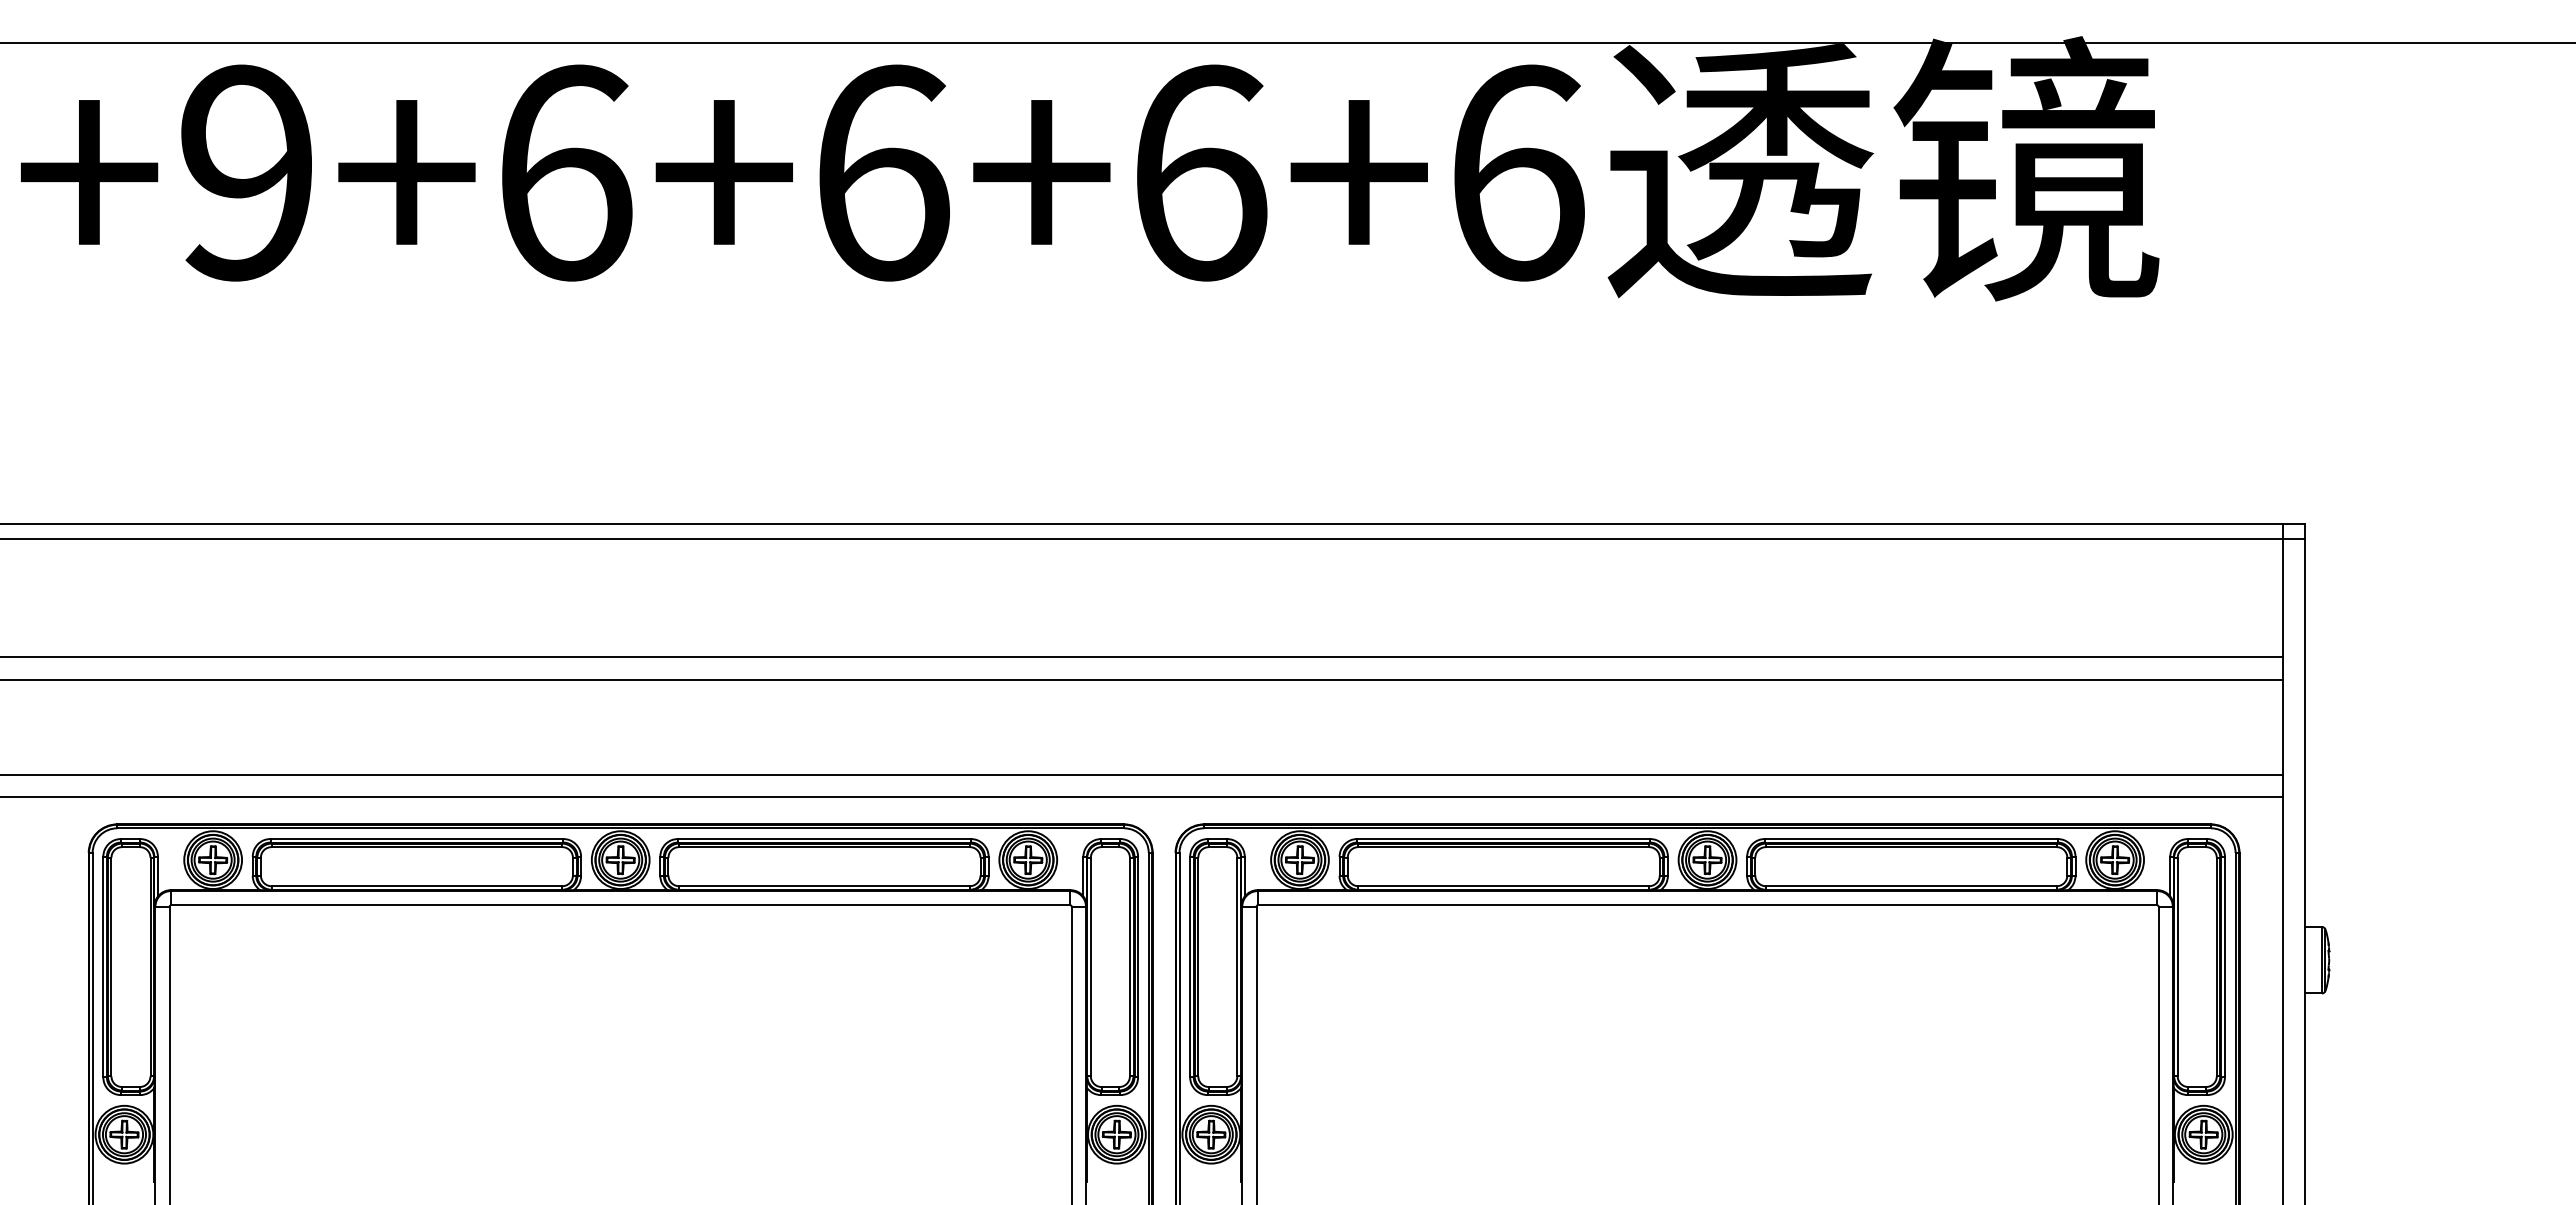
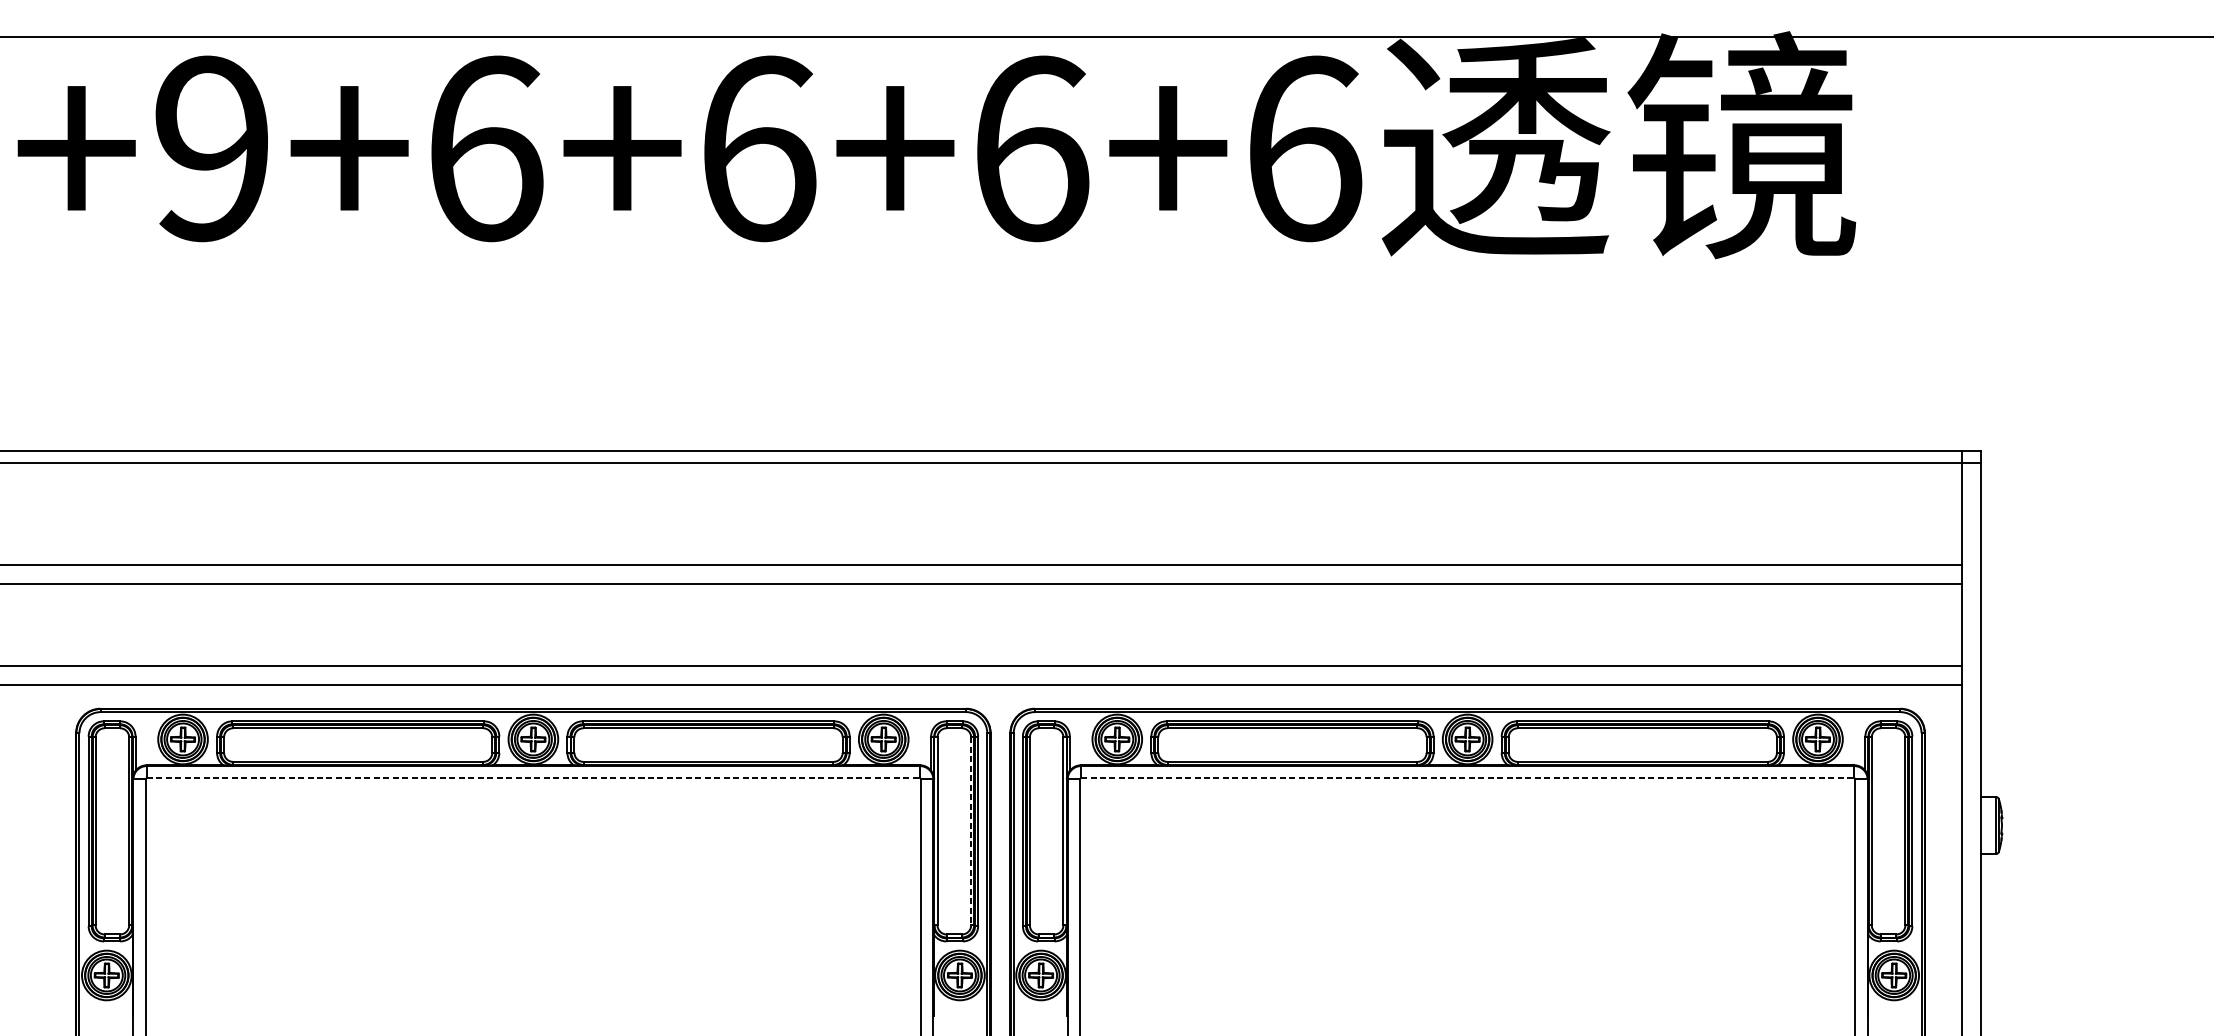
line: (620, 905) -> (533, 778), solid -> dashed
line: (1707, 905) -> (1467, 778), solid -> dashed
line: (1129, 967) -> (970, 831), solid -> dashed

